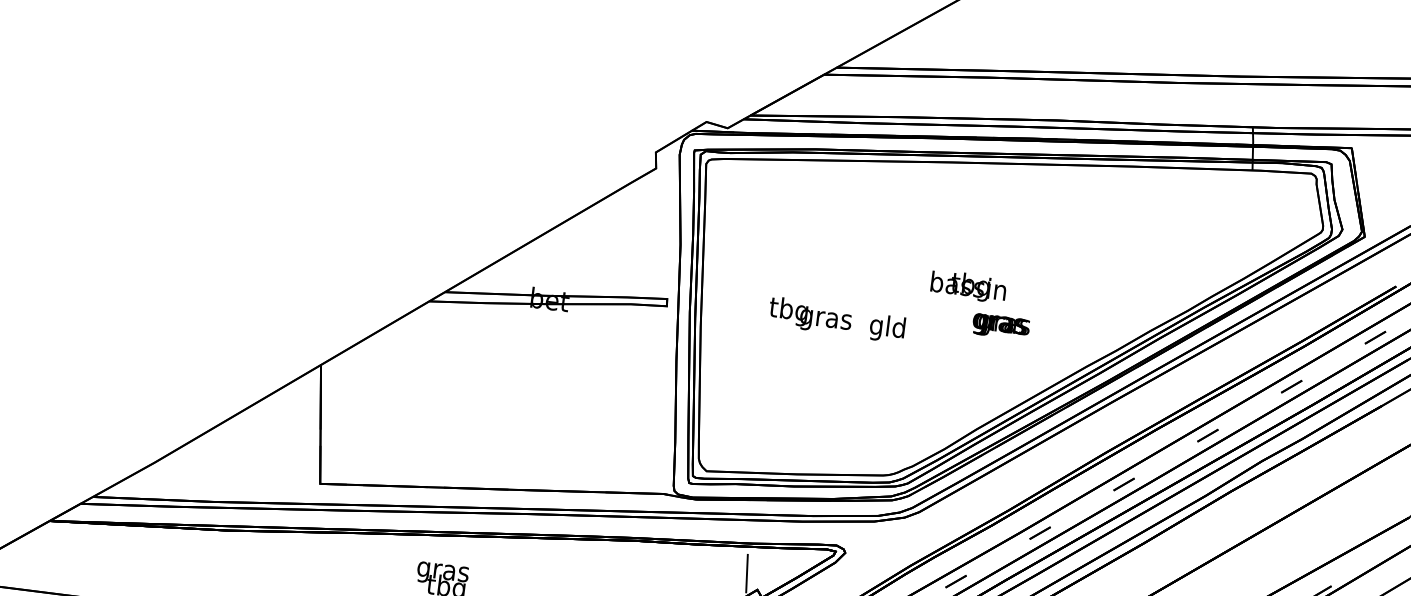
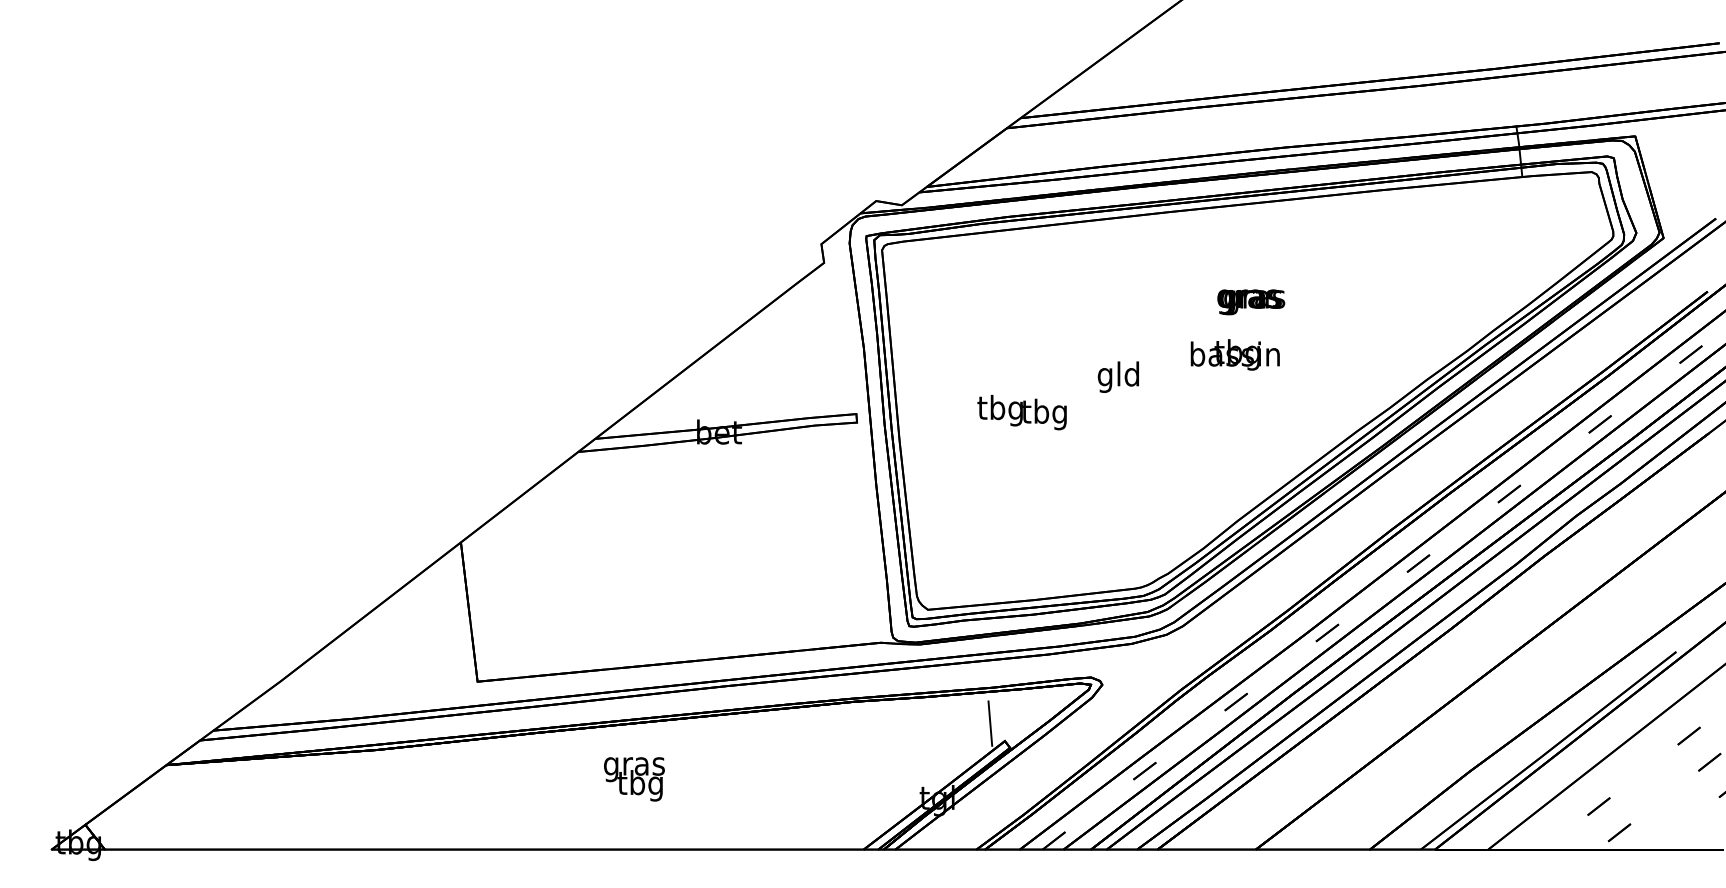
text: (968, 286) -> (1234, 354), moved
text: (825, 319) -> (1044, 414), gras -> tbg
text: (886, 327) -> (1117, 376), moved
text: (1001, 327) -> (1251, 302), moved

